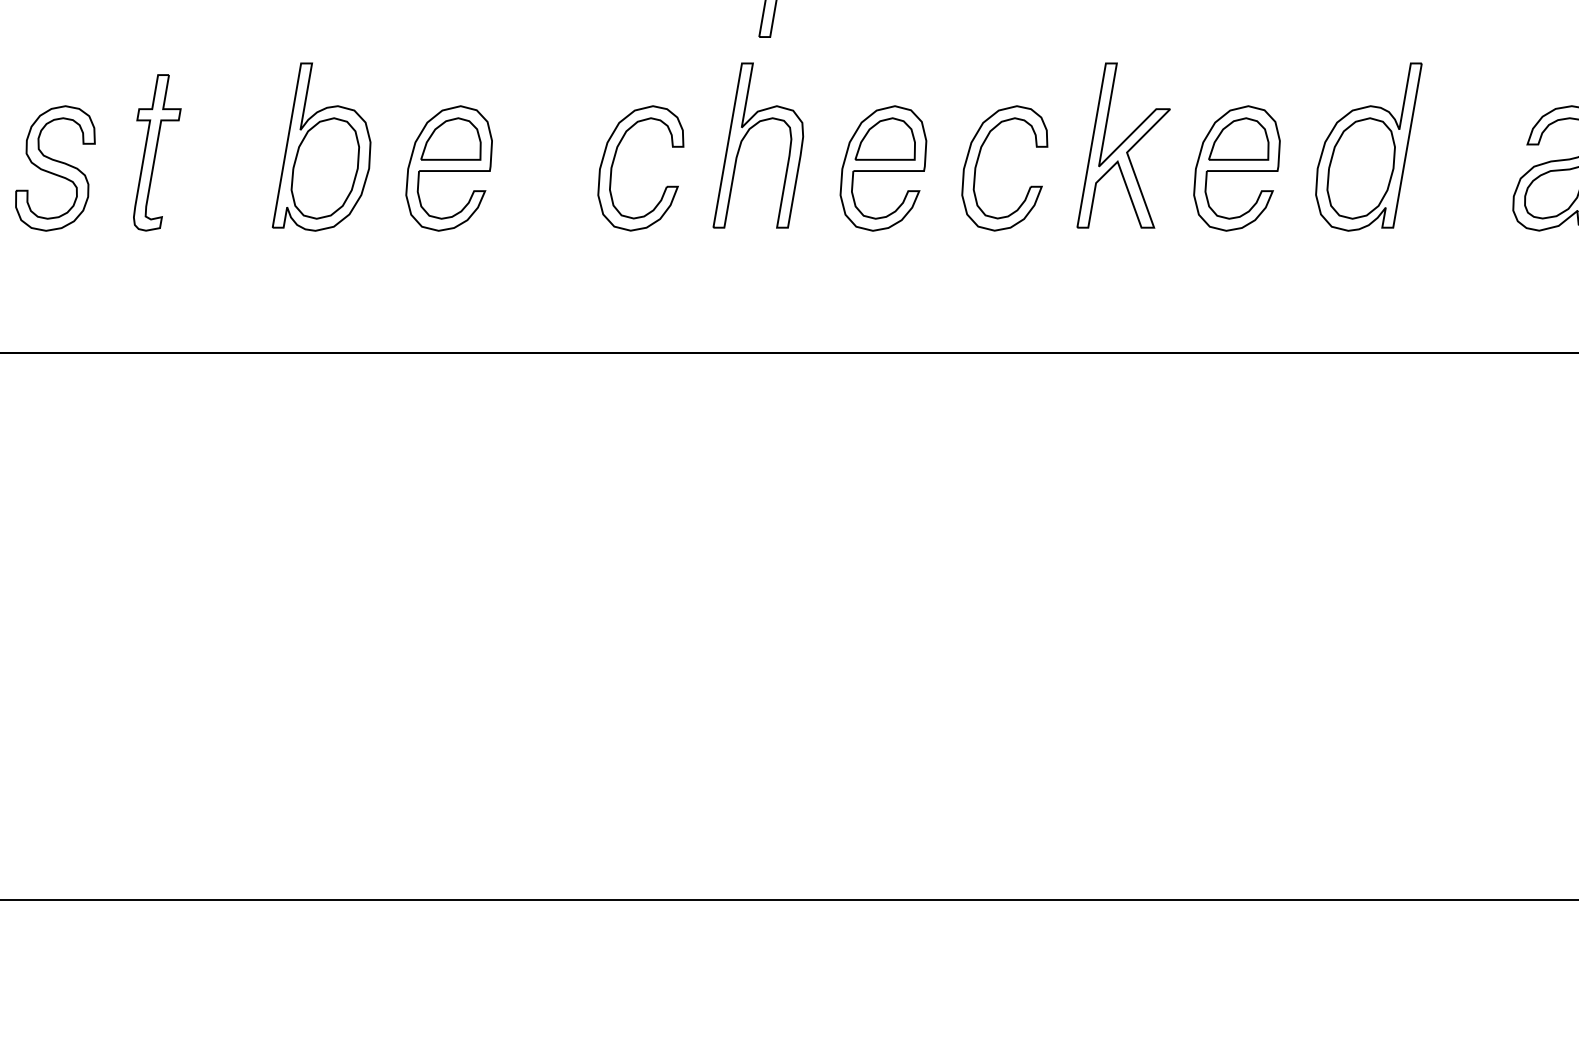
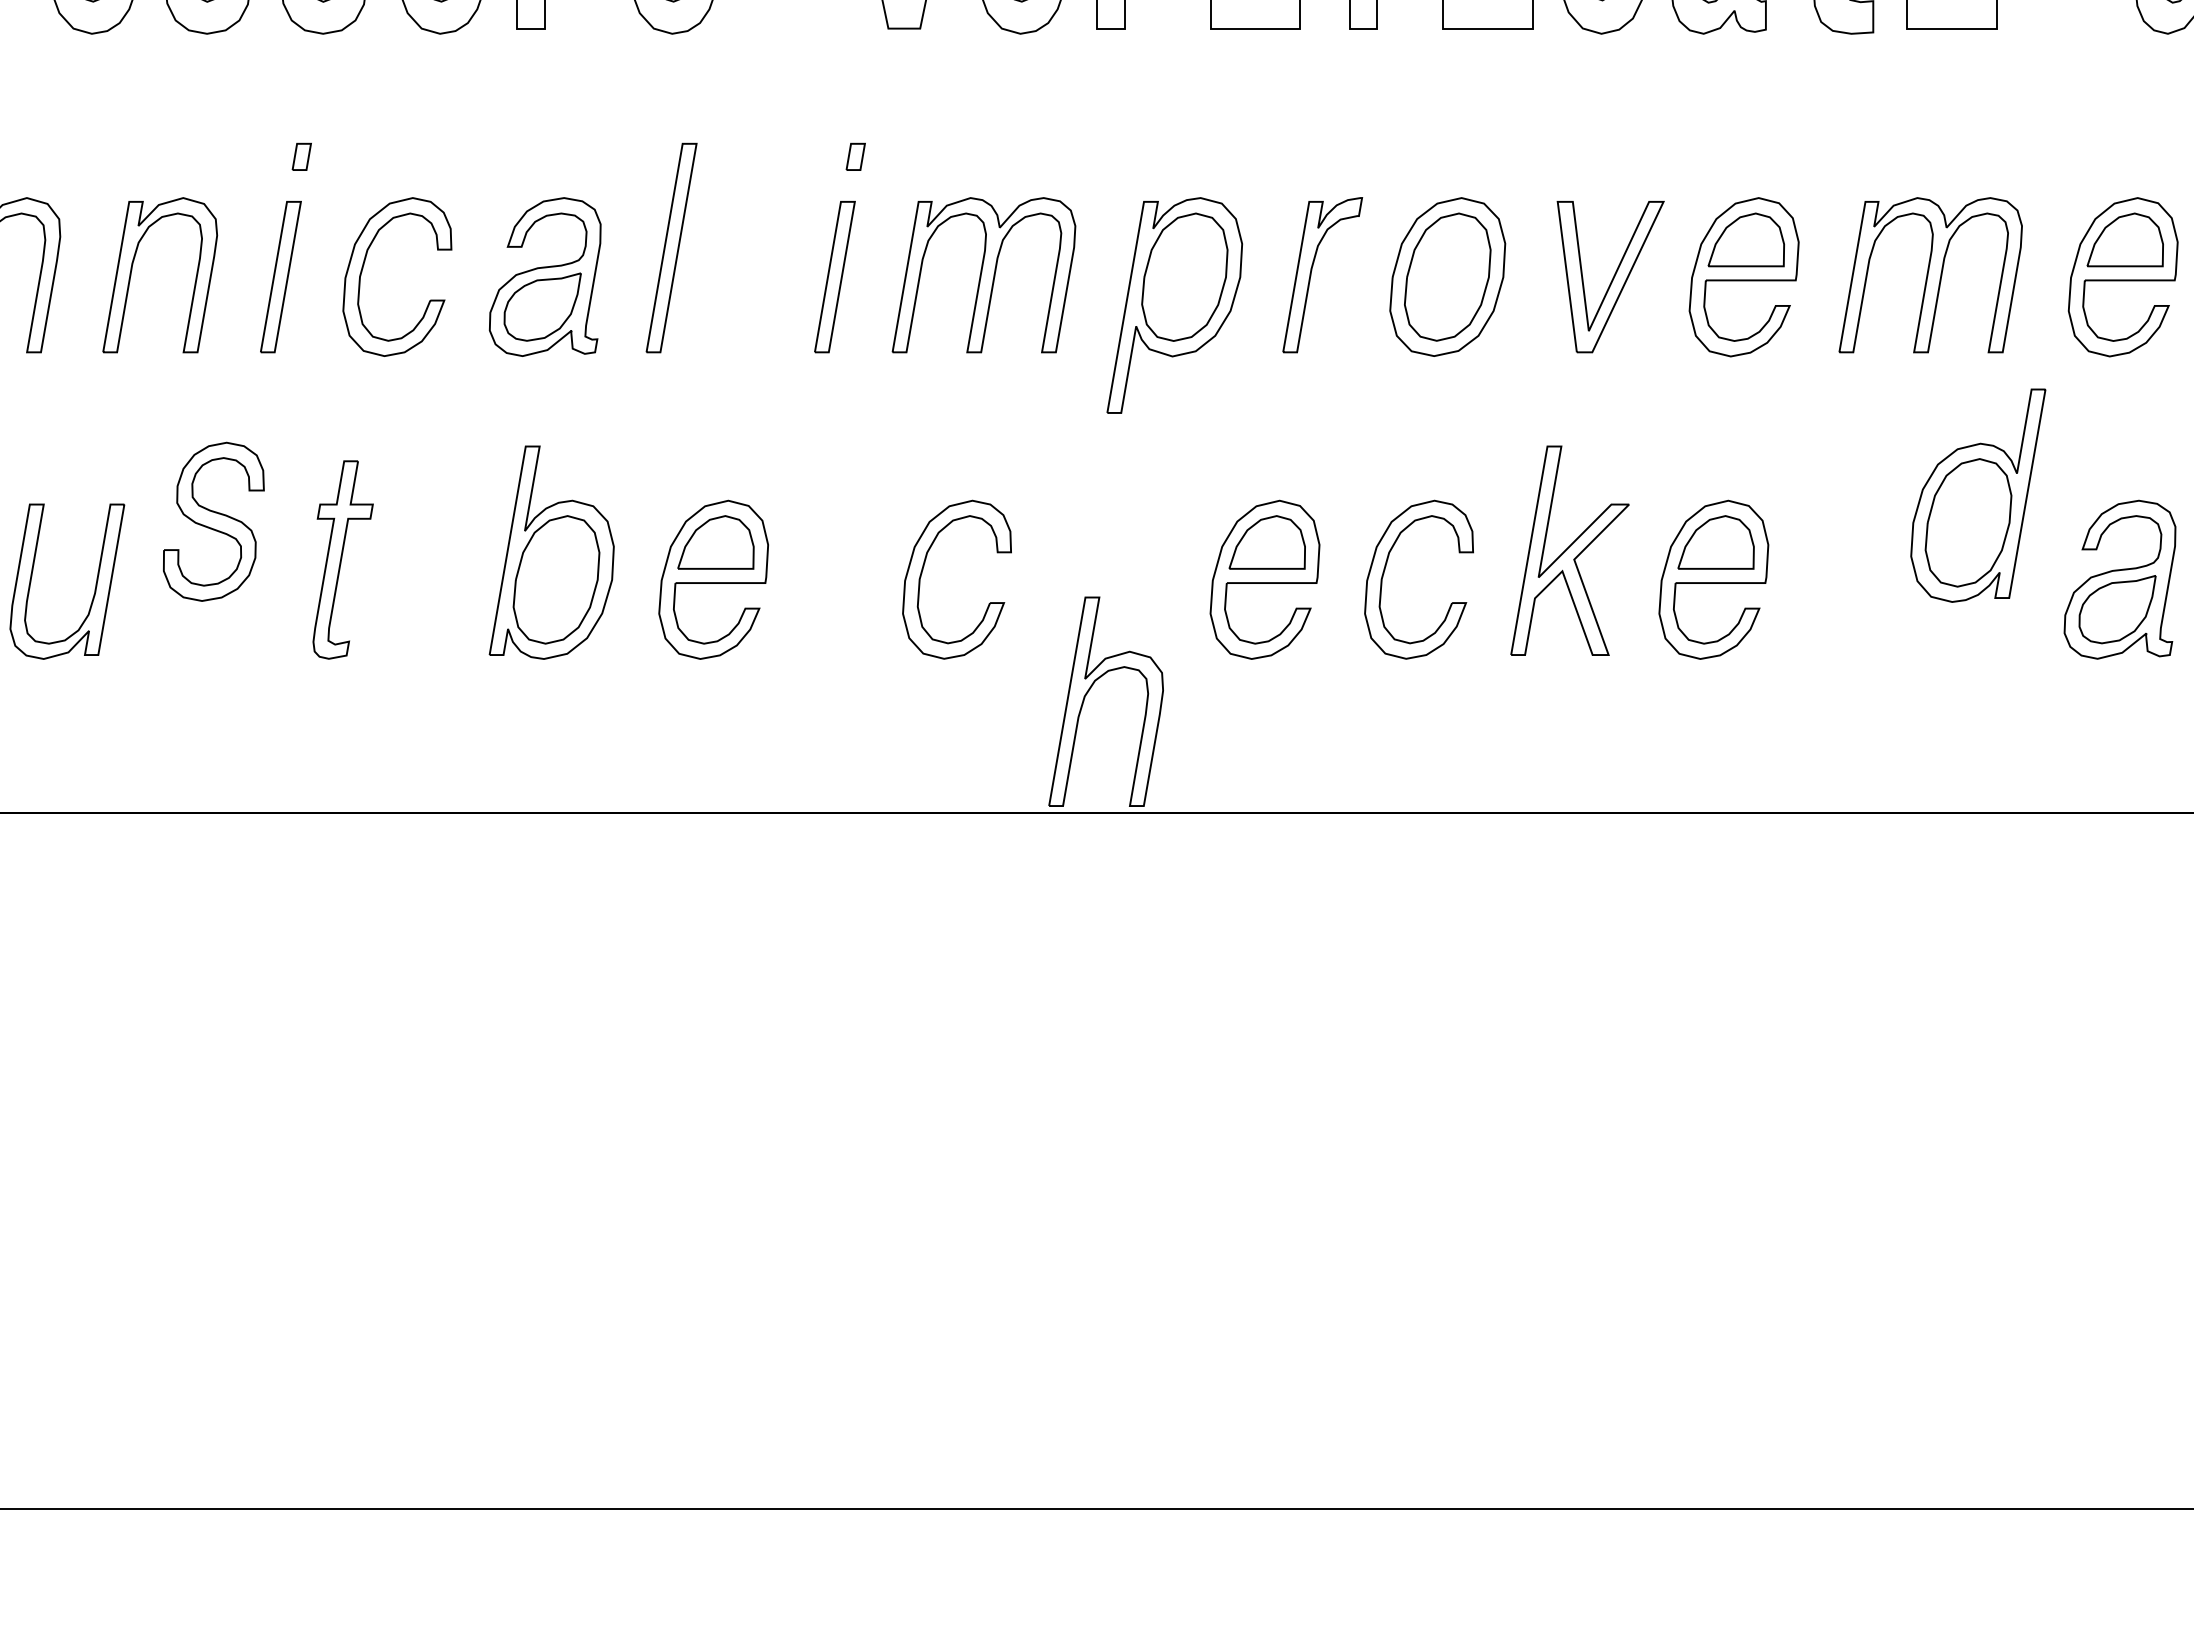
part: (745, 137) -> (1089, 691), moved
part: (1369, 146) -> (1978, 495), moved
part: (55, 168) -> (213, 521), moved

